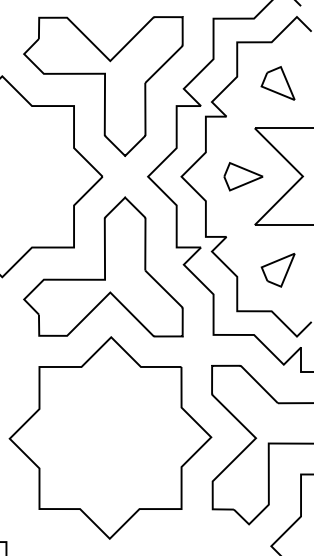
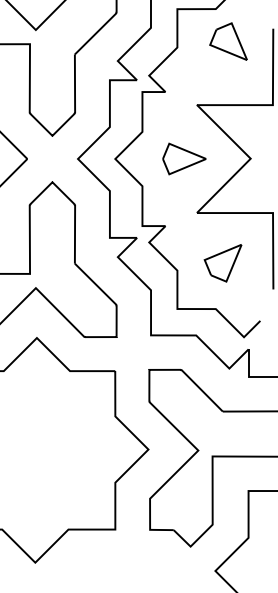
part: (277, 83) -> (227, 41), moved

